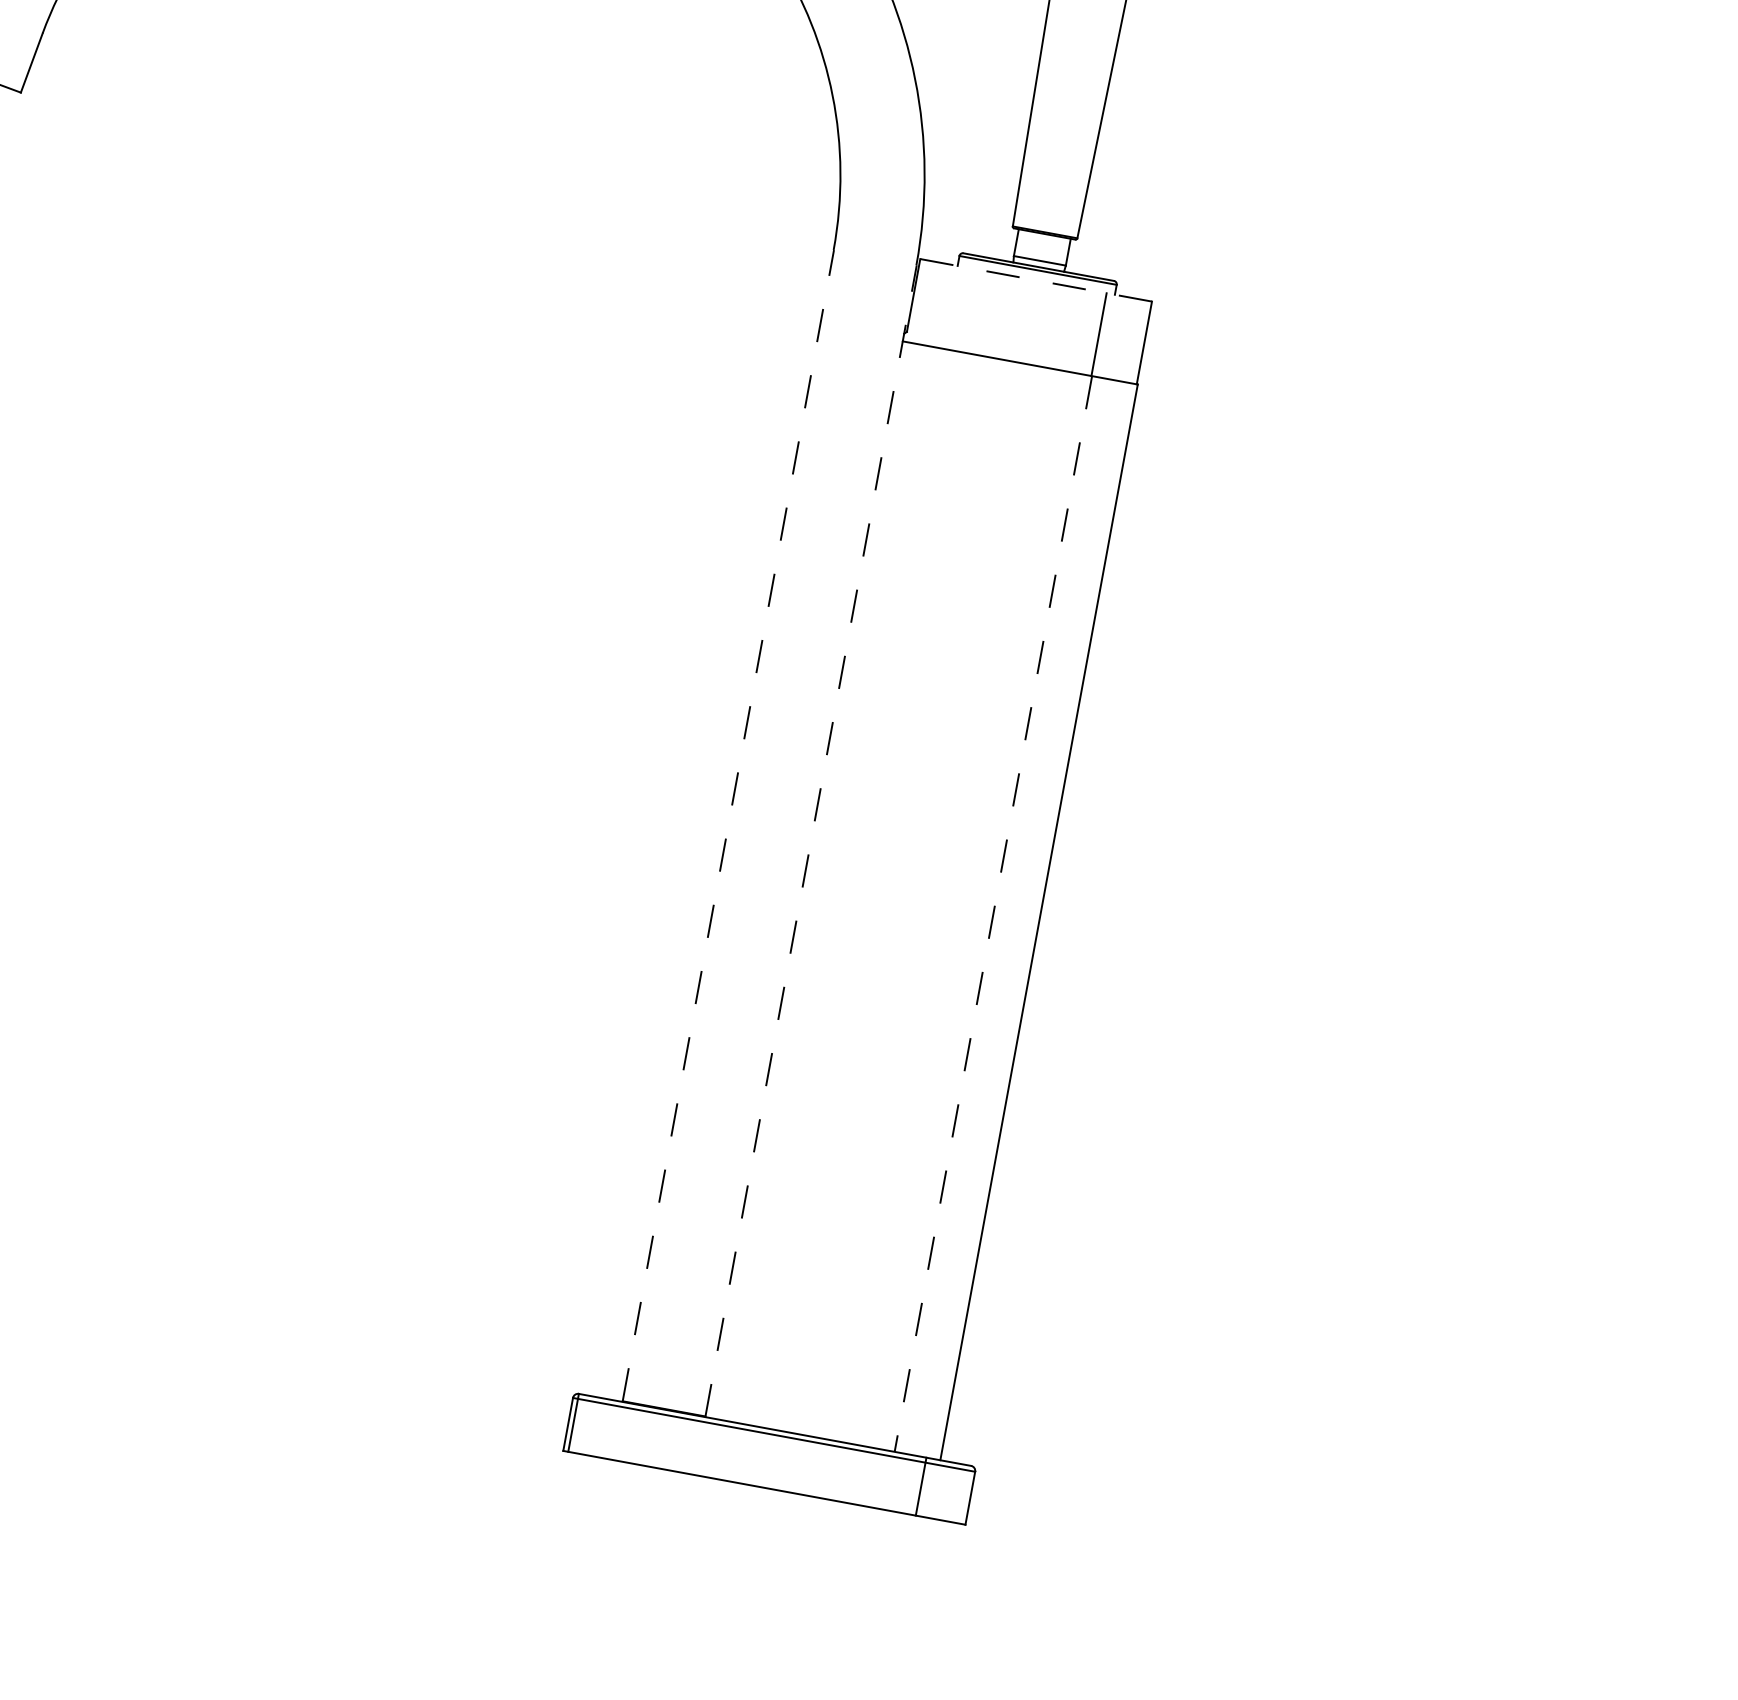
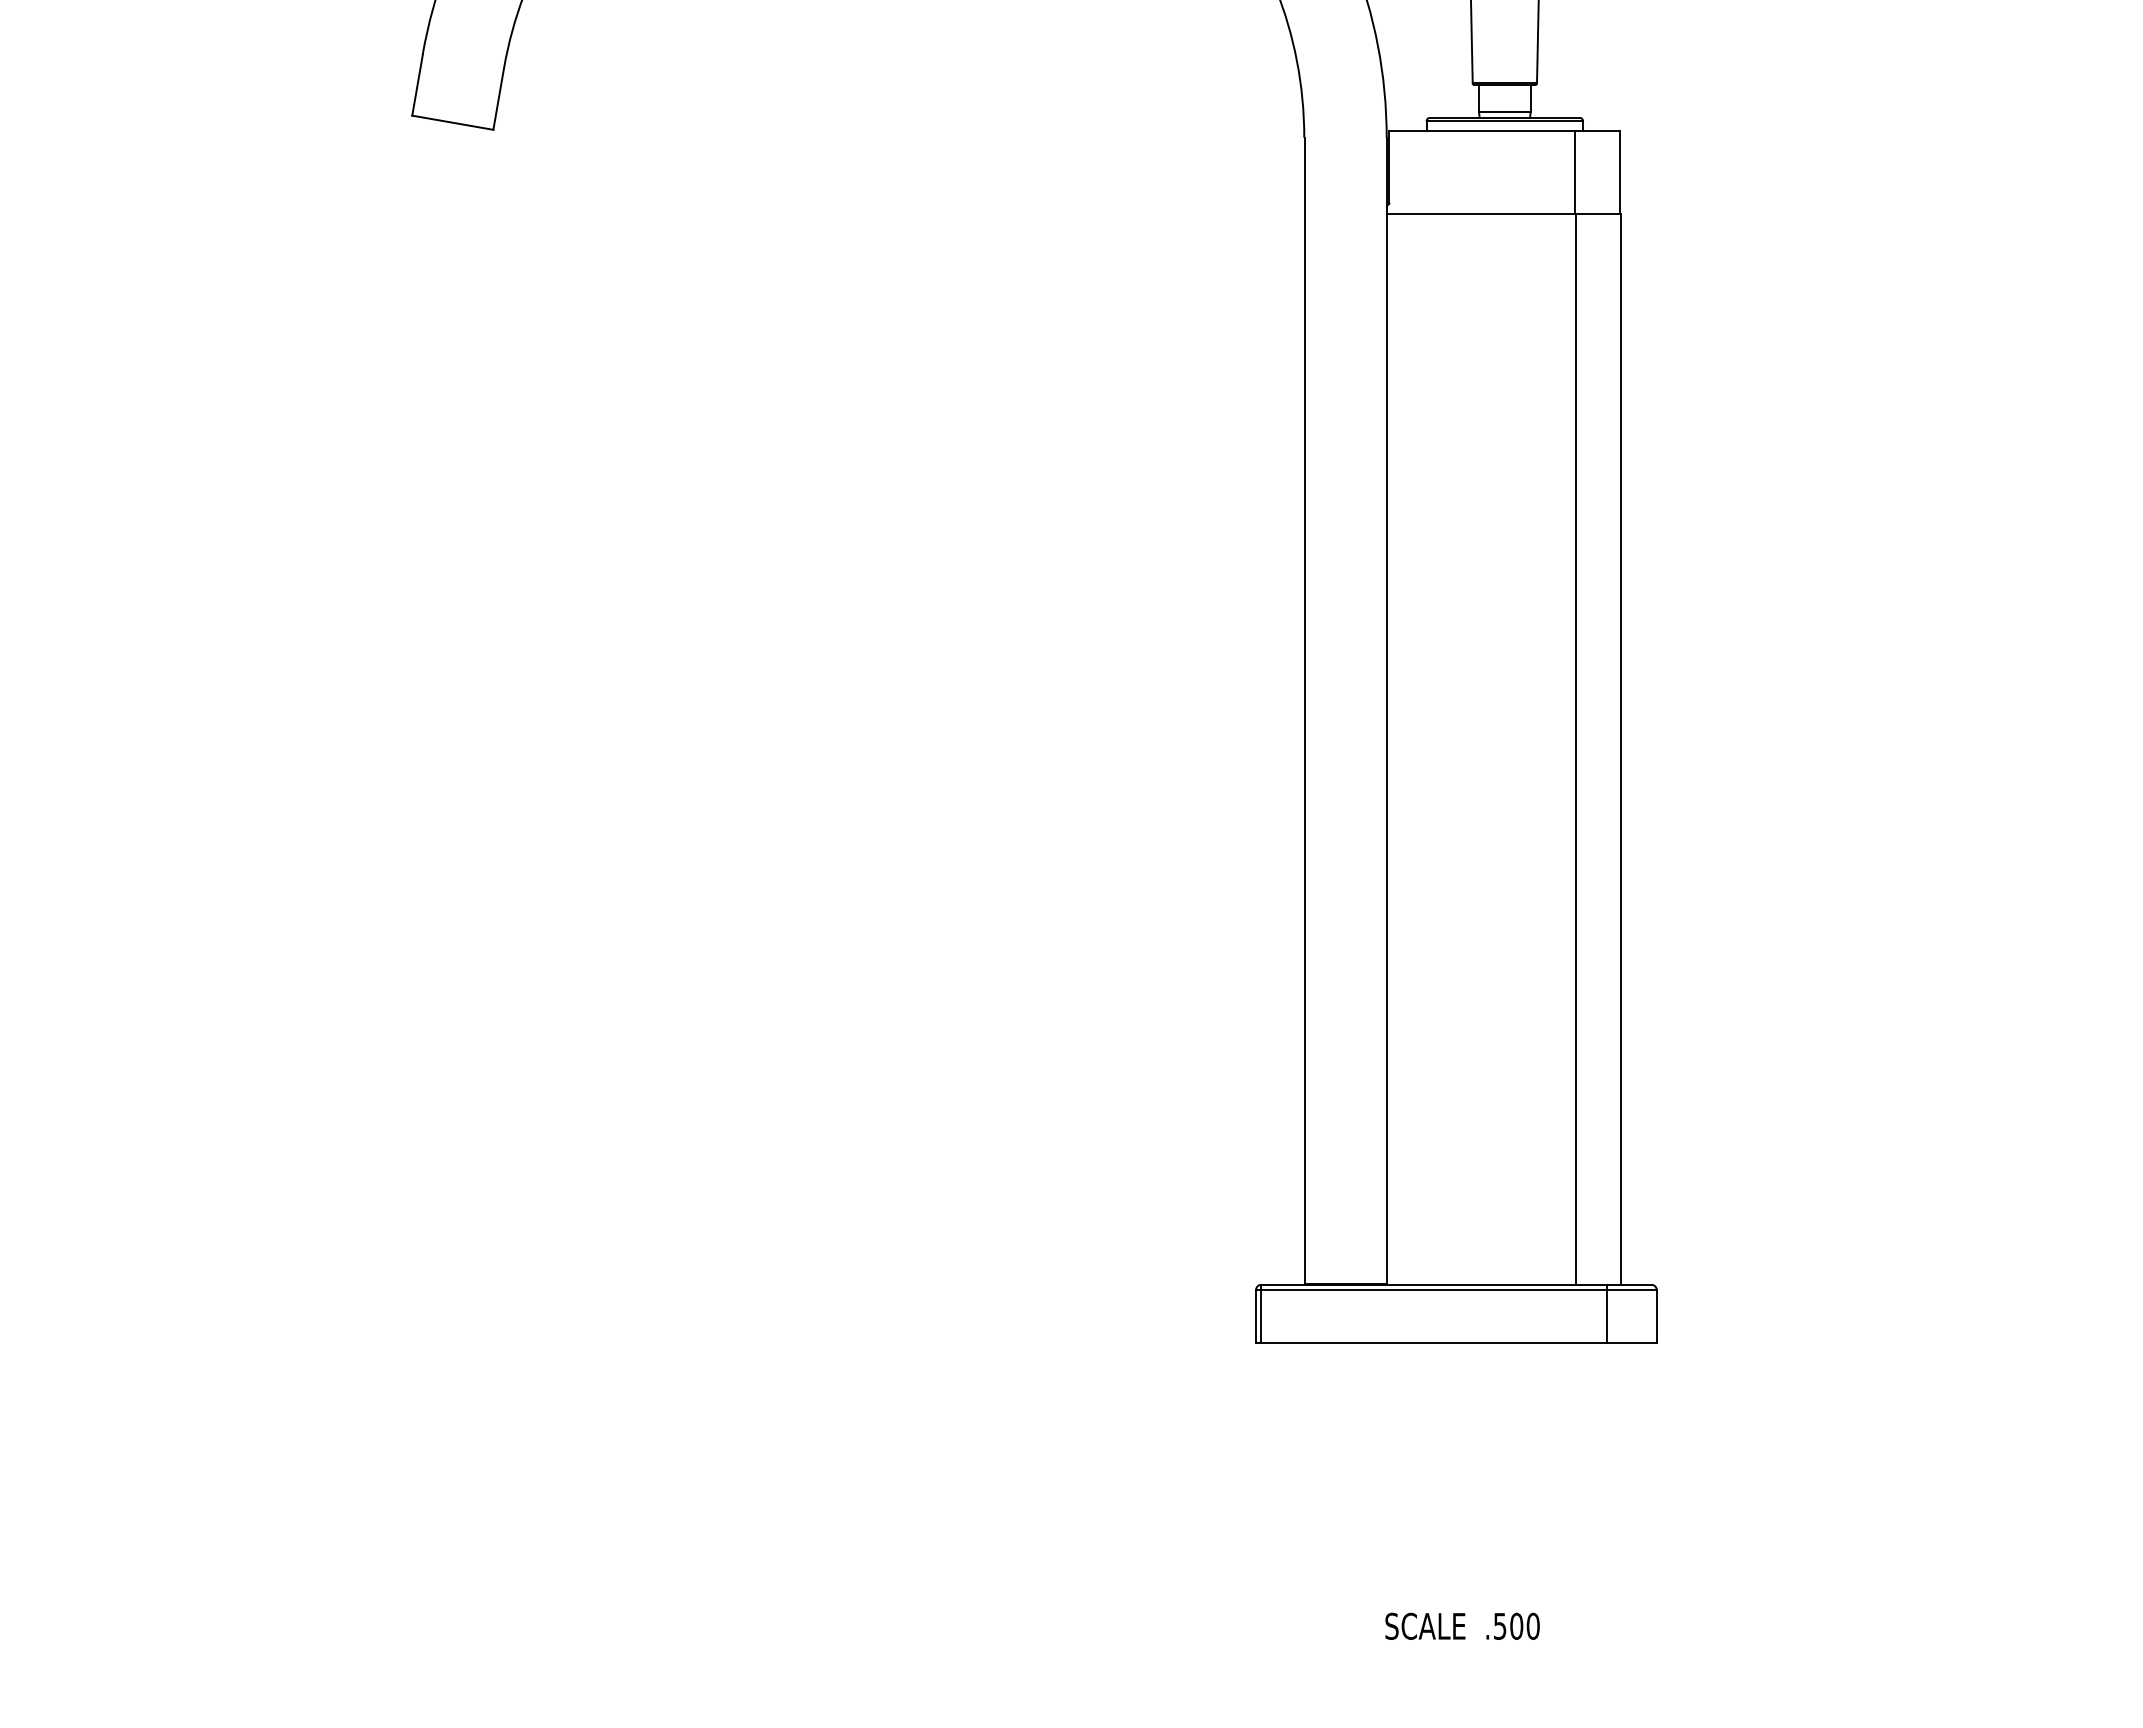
line: (1036, 280) -> (1505, 131), dashed -> solid
line: (728, 825) -> (1304, 710), dashed -> solid
line: (811, 841) -> (1387, 711), dashed -> solid
line: (993, 914) -> (1575, 749), dashed -> solid

